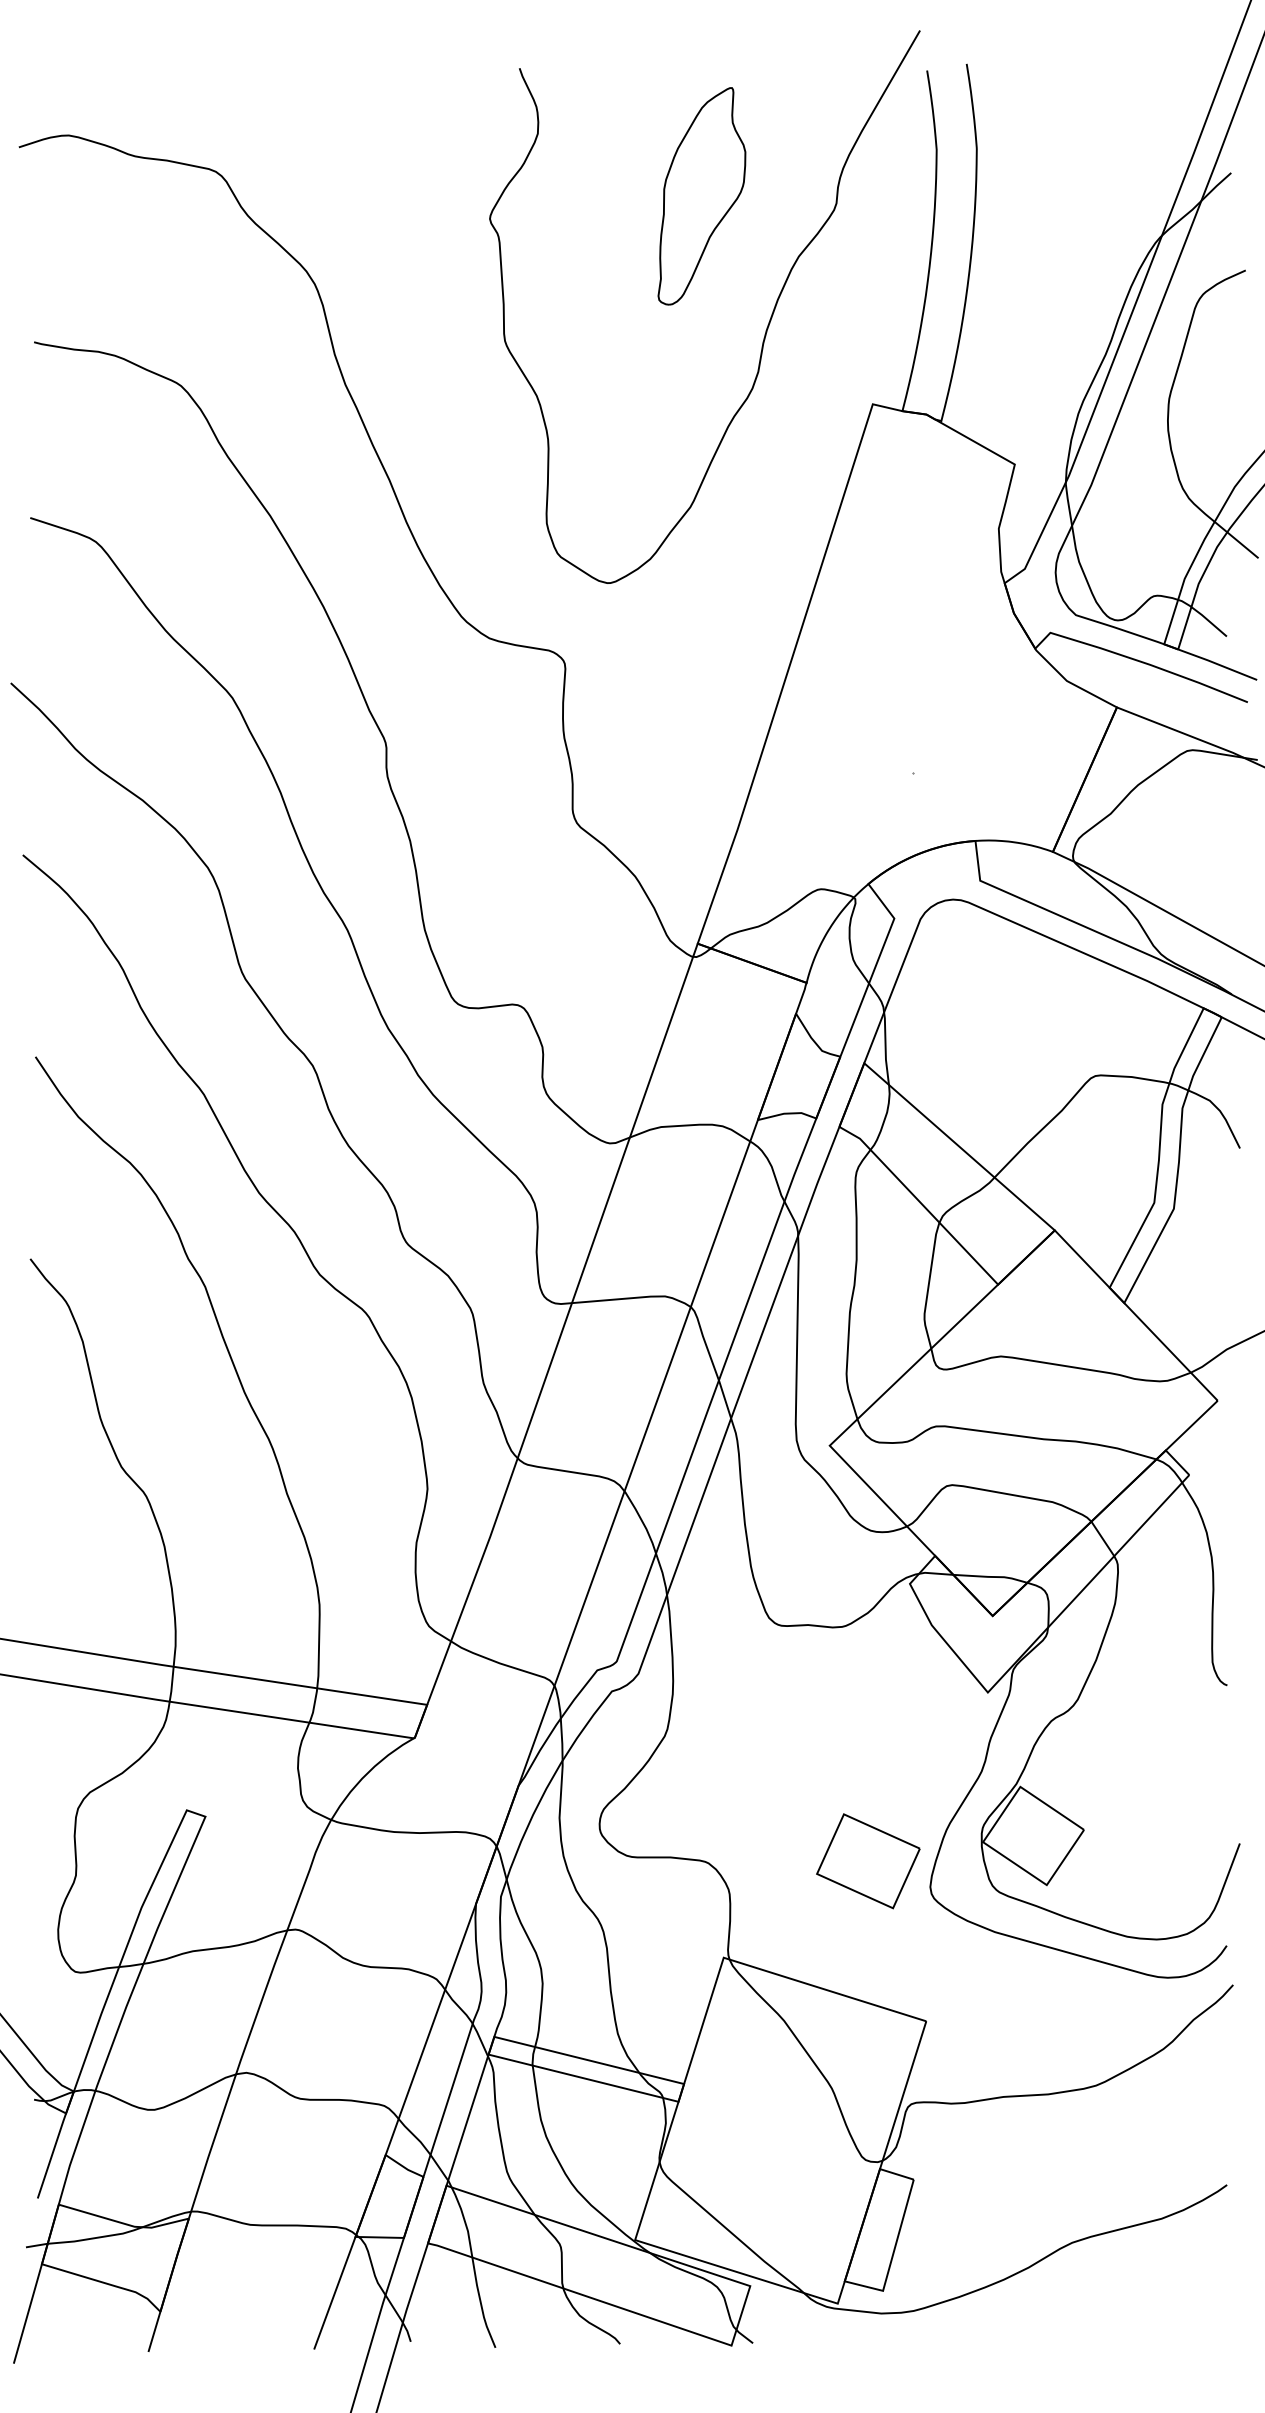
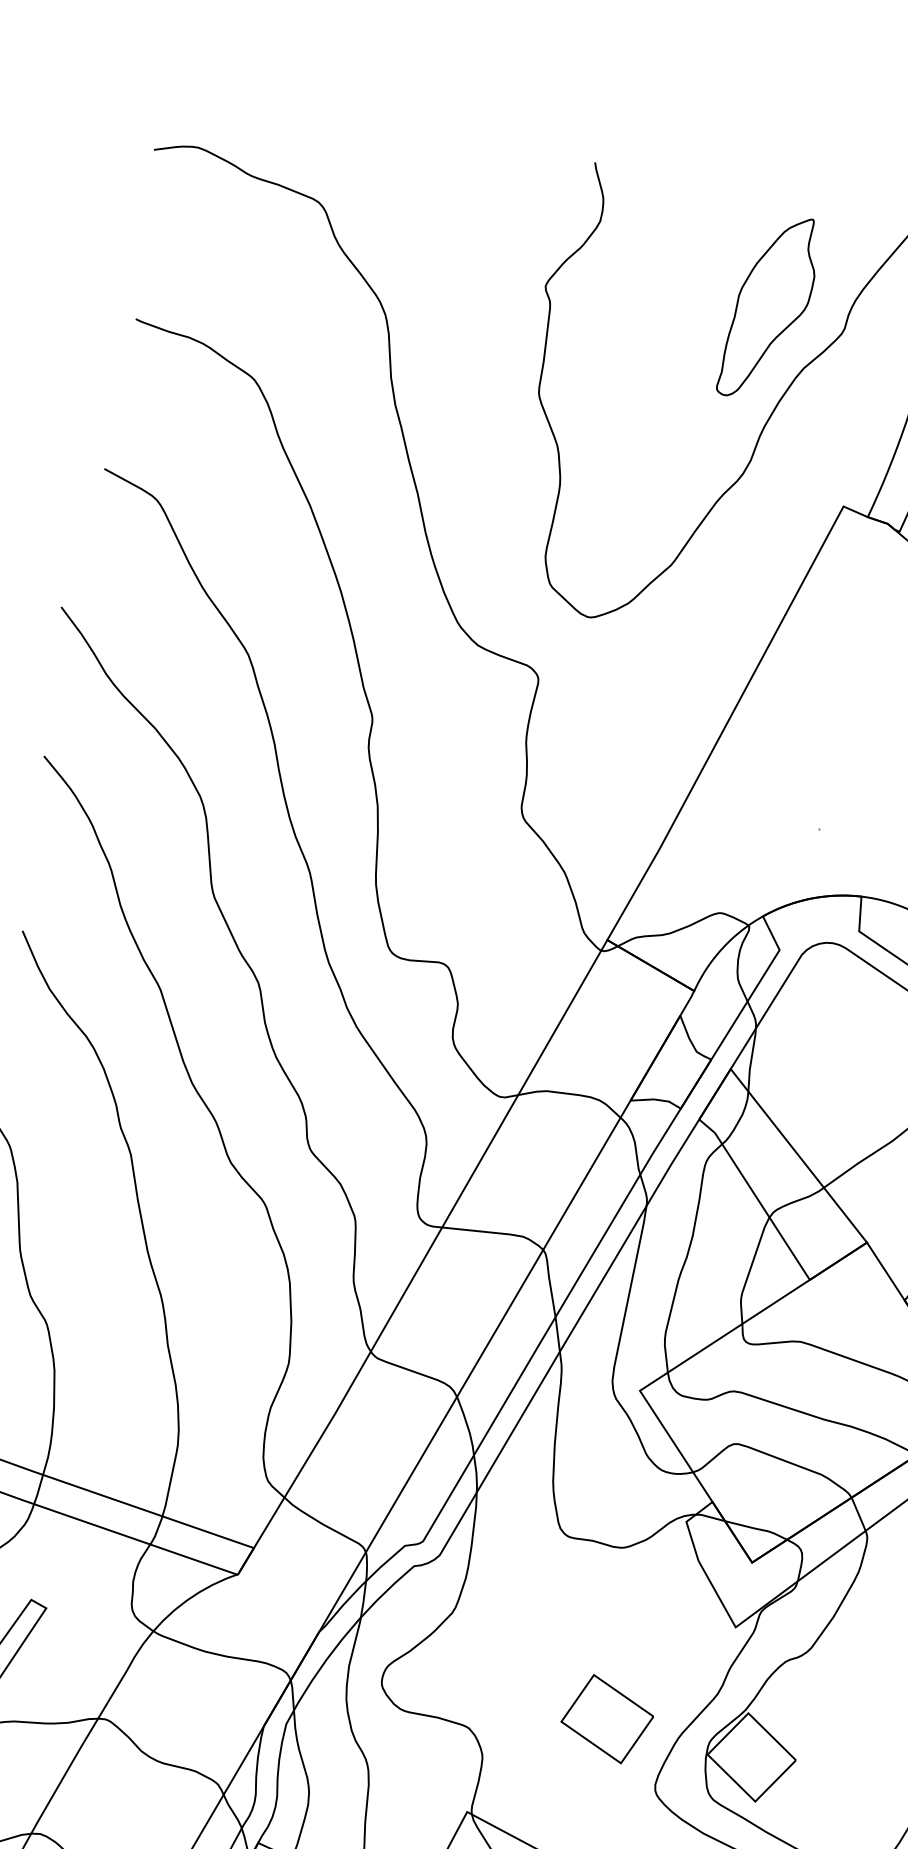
part: (701, 196) -> (769, 307), moved
part: (868, 1861) -> (607, 1719), moved

